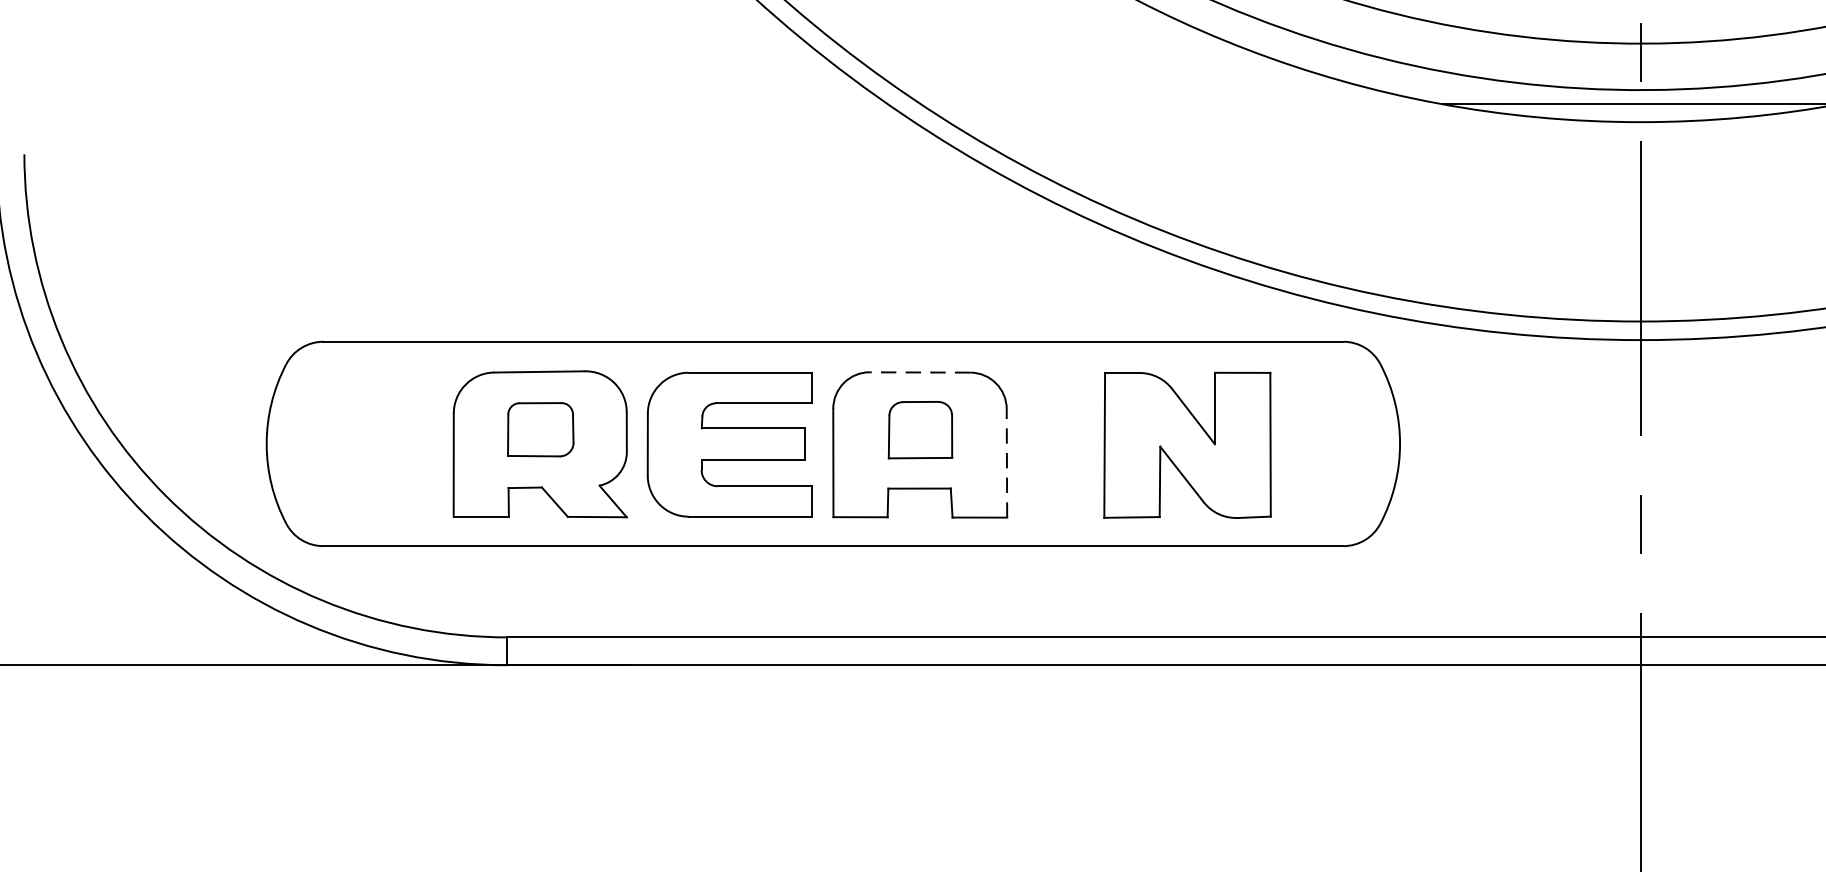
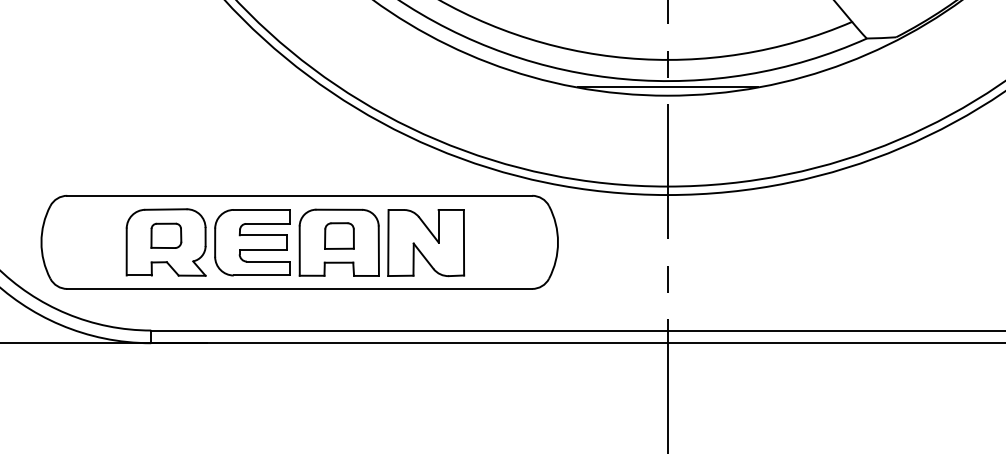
line: (920, 371) -> (339, 209), dashed -> solid
part: (1188, 446) -> (426, 243), moved
line: (1006, 463) -> (378, 251), dashed -> solid

